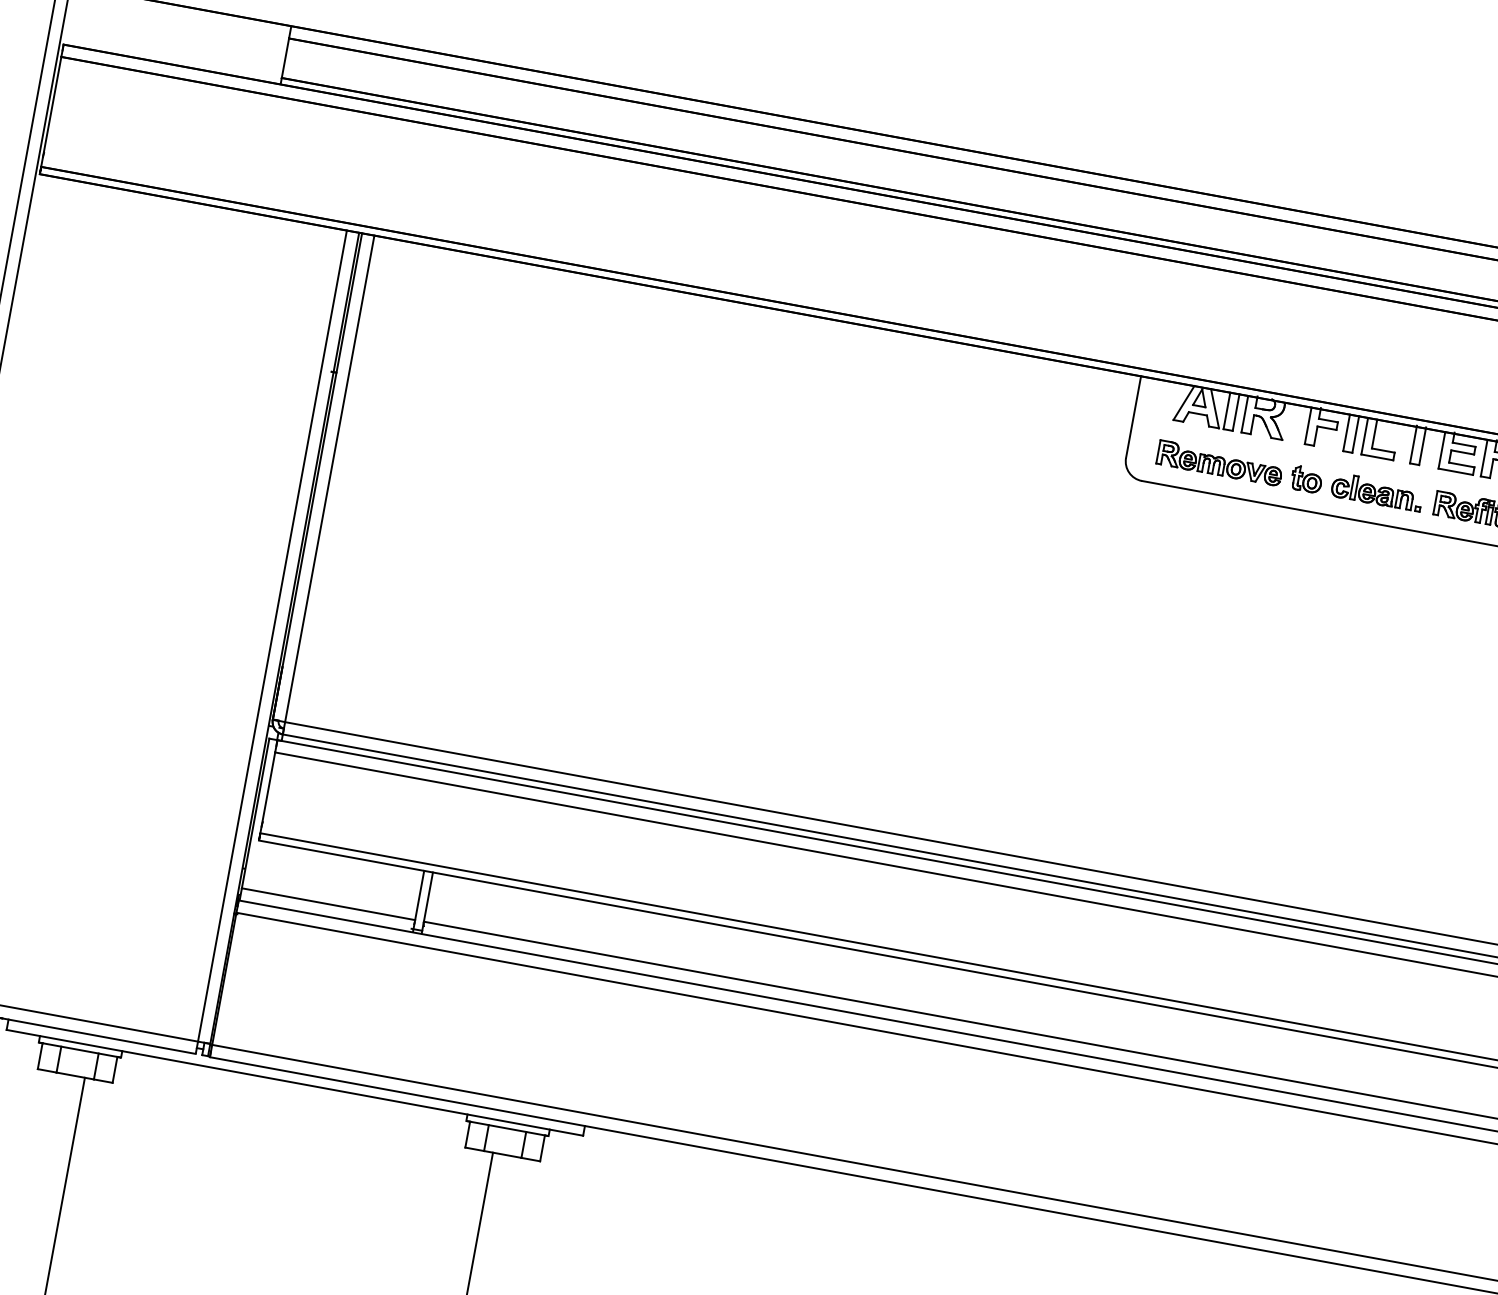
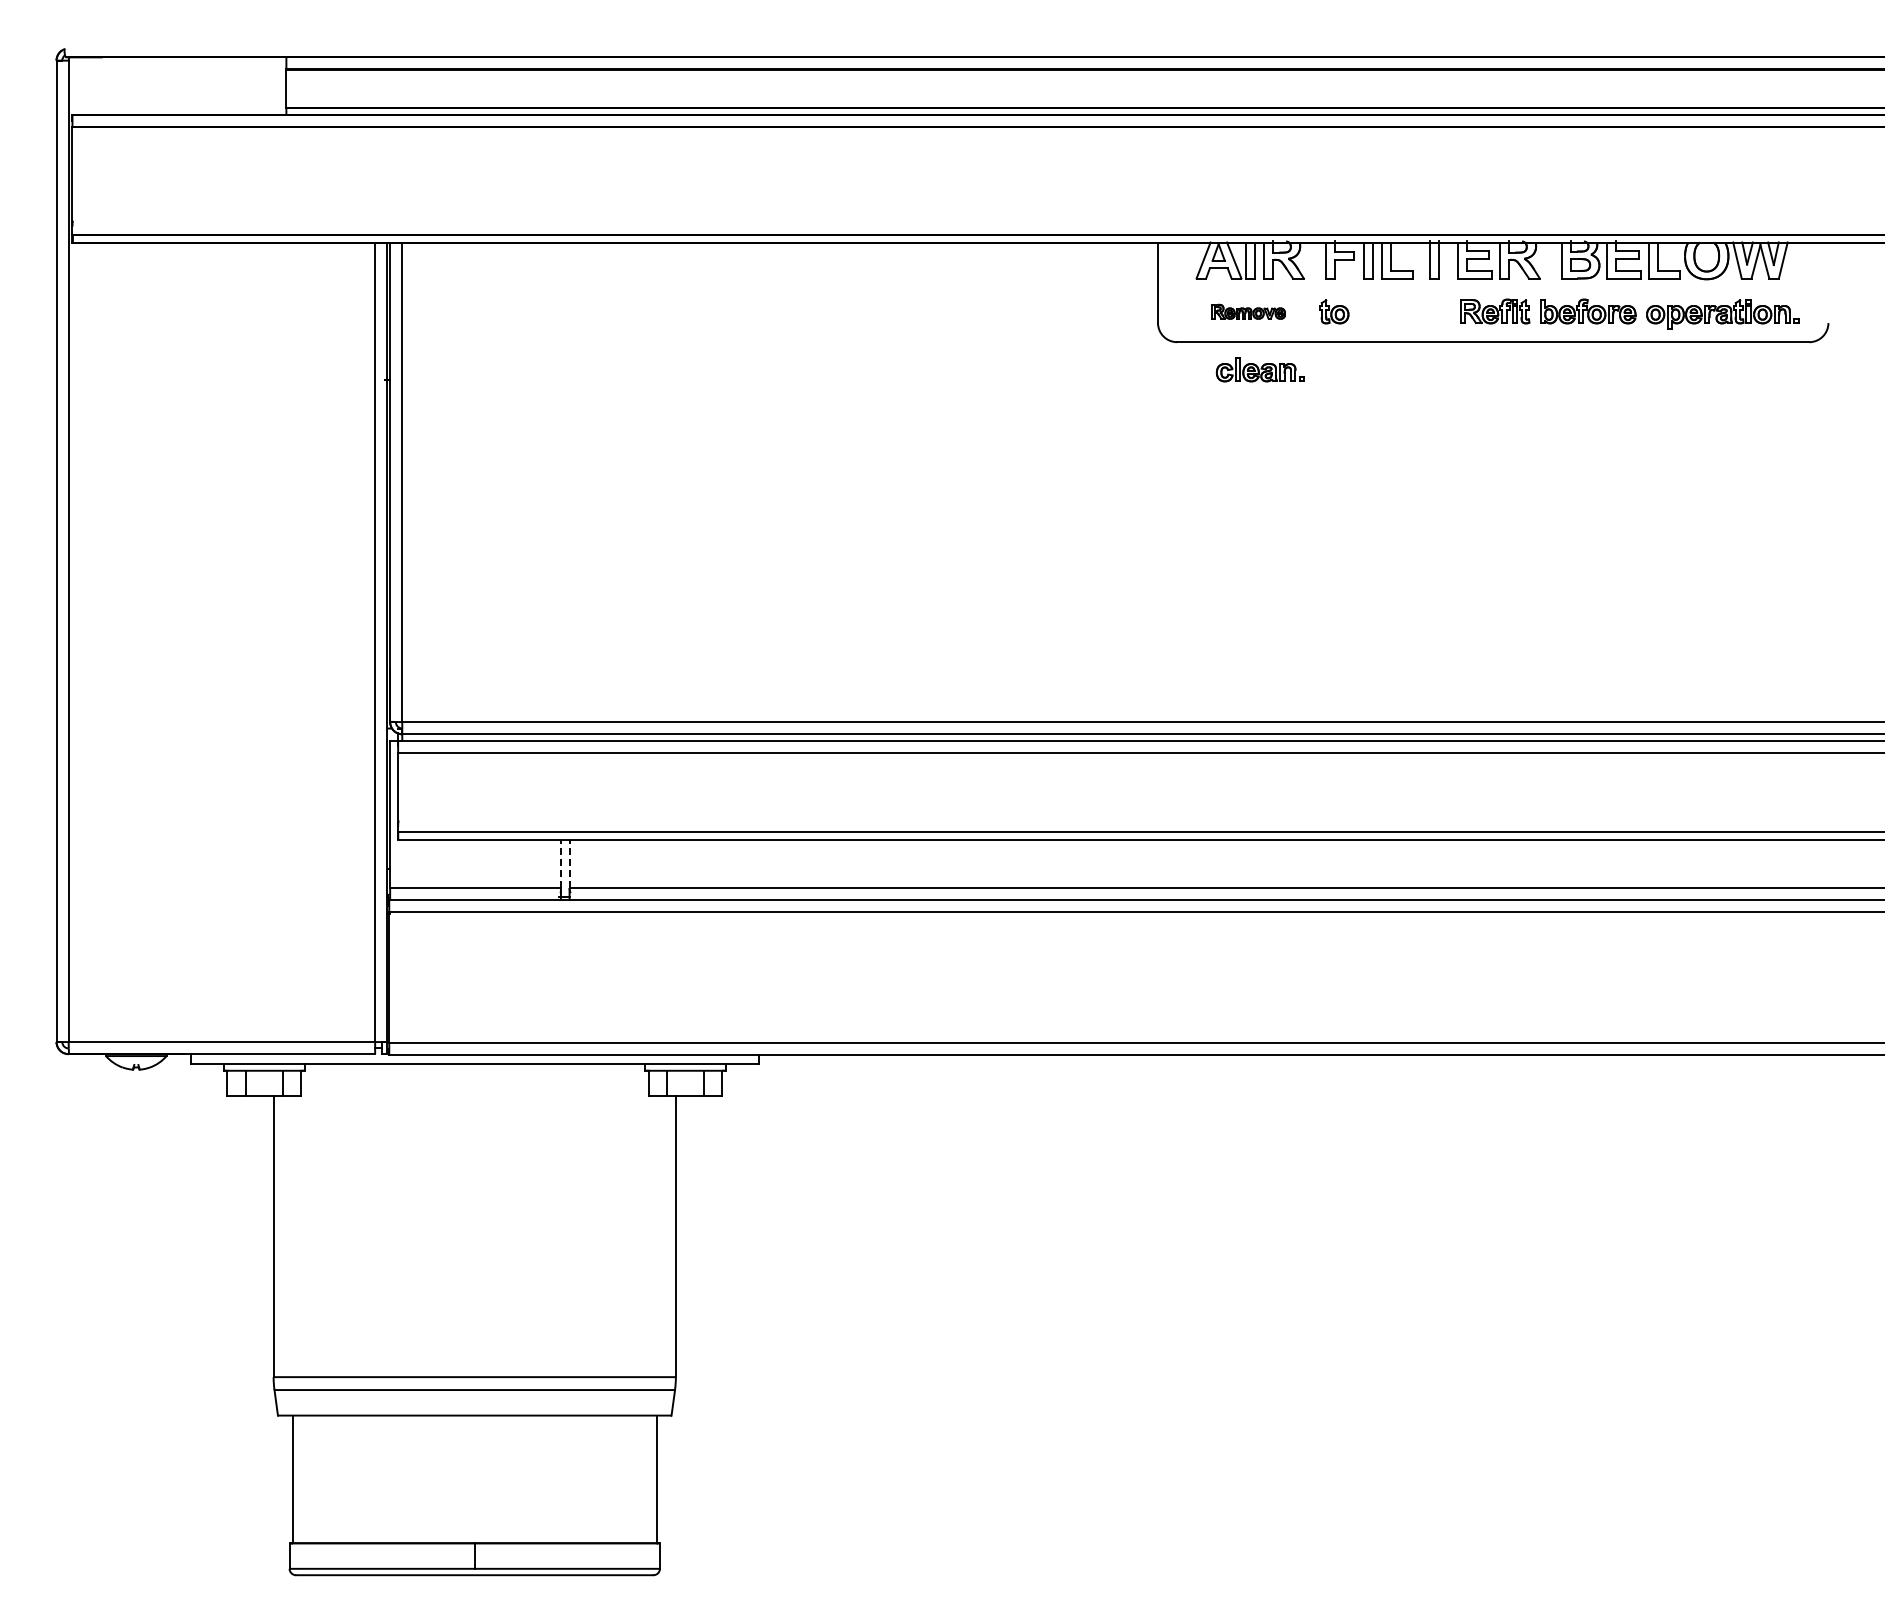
part: (1220, 463) -> (1248, 311), size x0.6
part: (1376, 491) -> (1259, 369), moved
line: (419, 895) -> (560, 863), solid -> dashed
line: (428, 896) -> (569, 863), solid -> dashed

